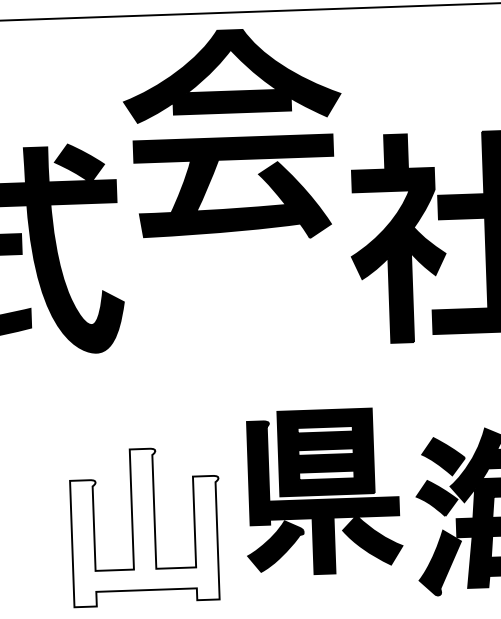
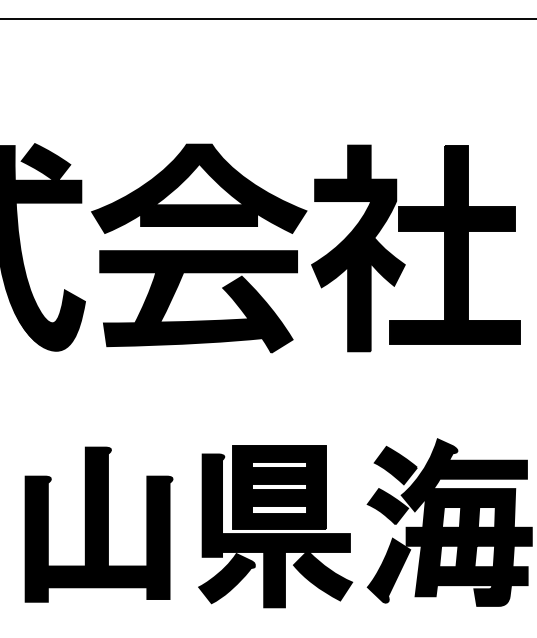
part: (233, 135) -> (199, 248), moved
part: (323, 492) -> (275, 526), moved
fill: (145, 526) -> (98, 524), added

